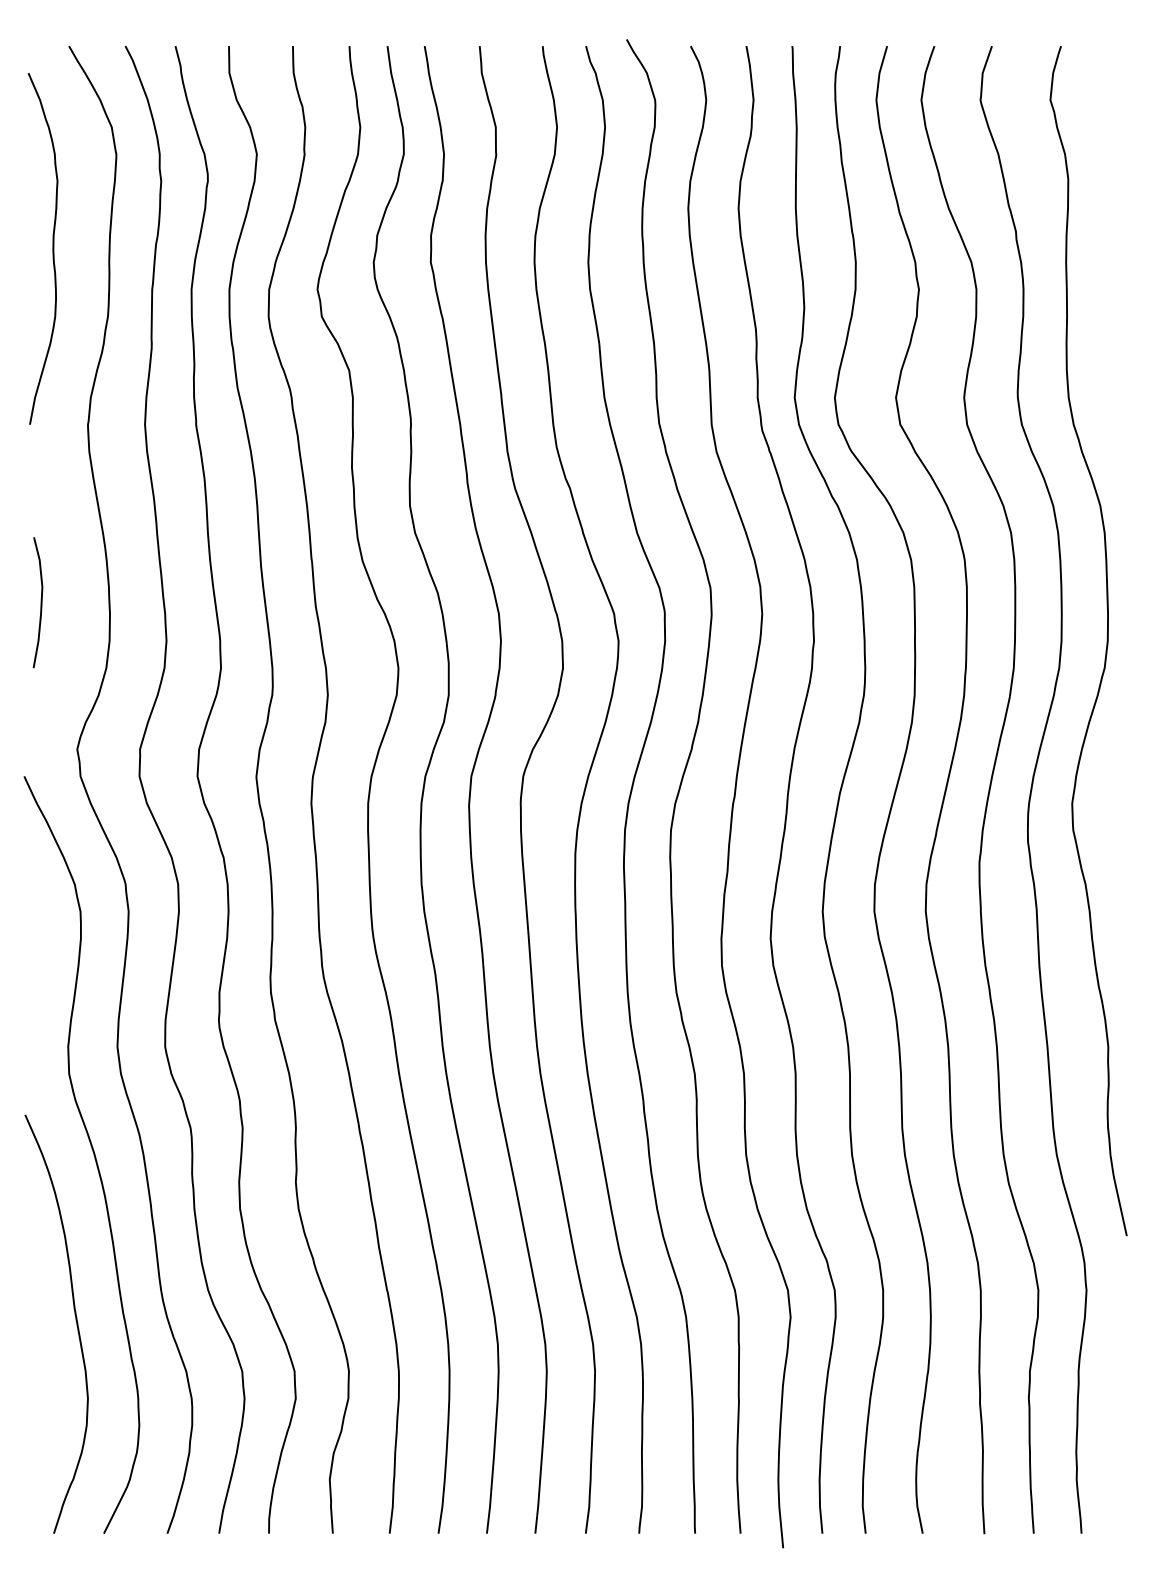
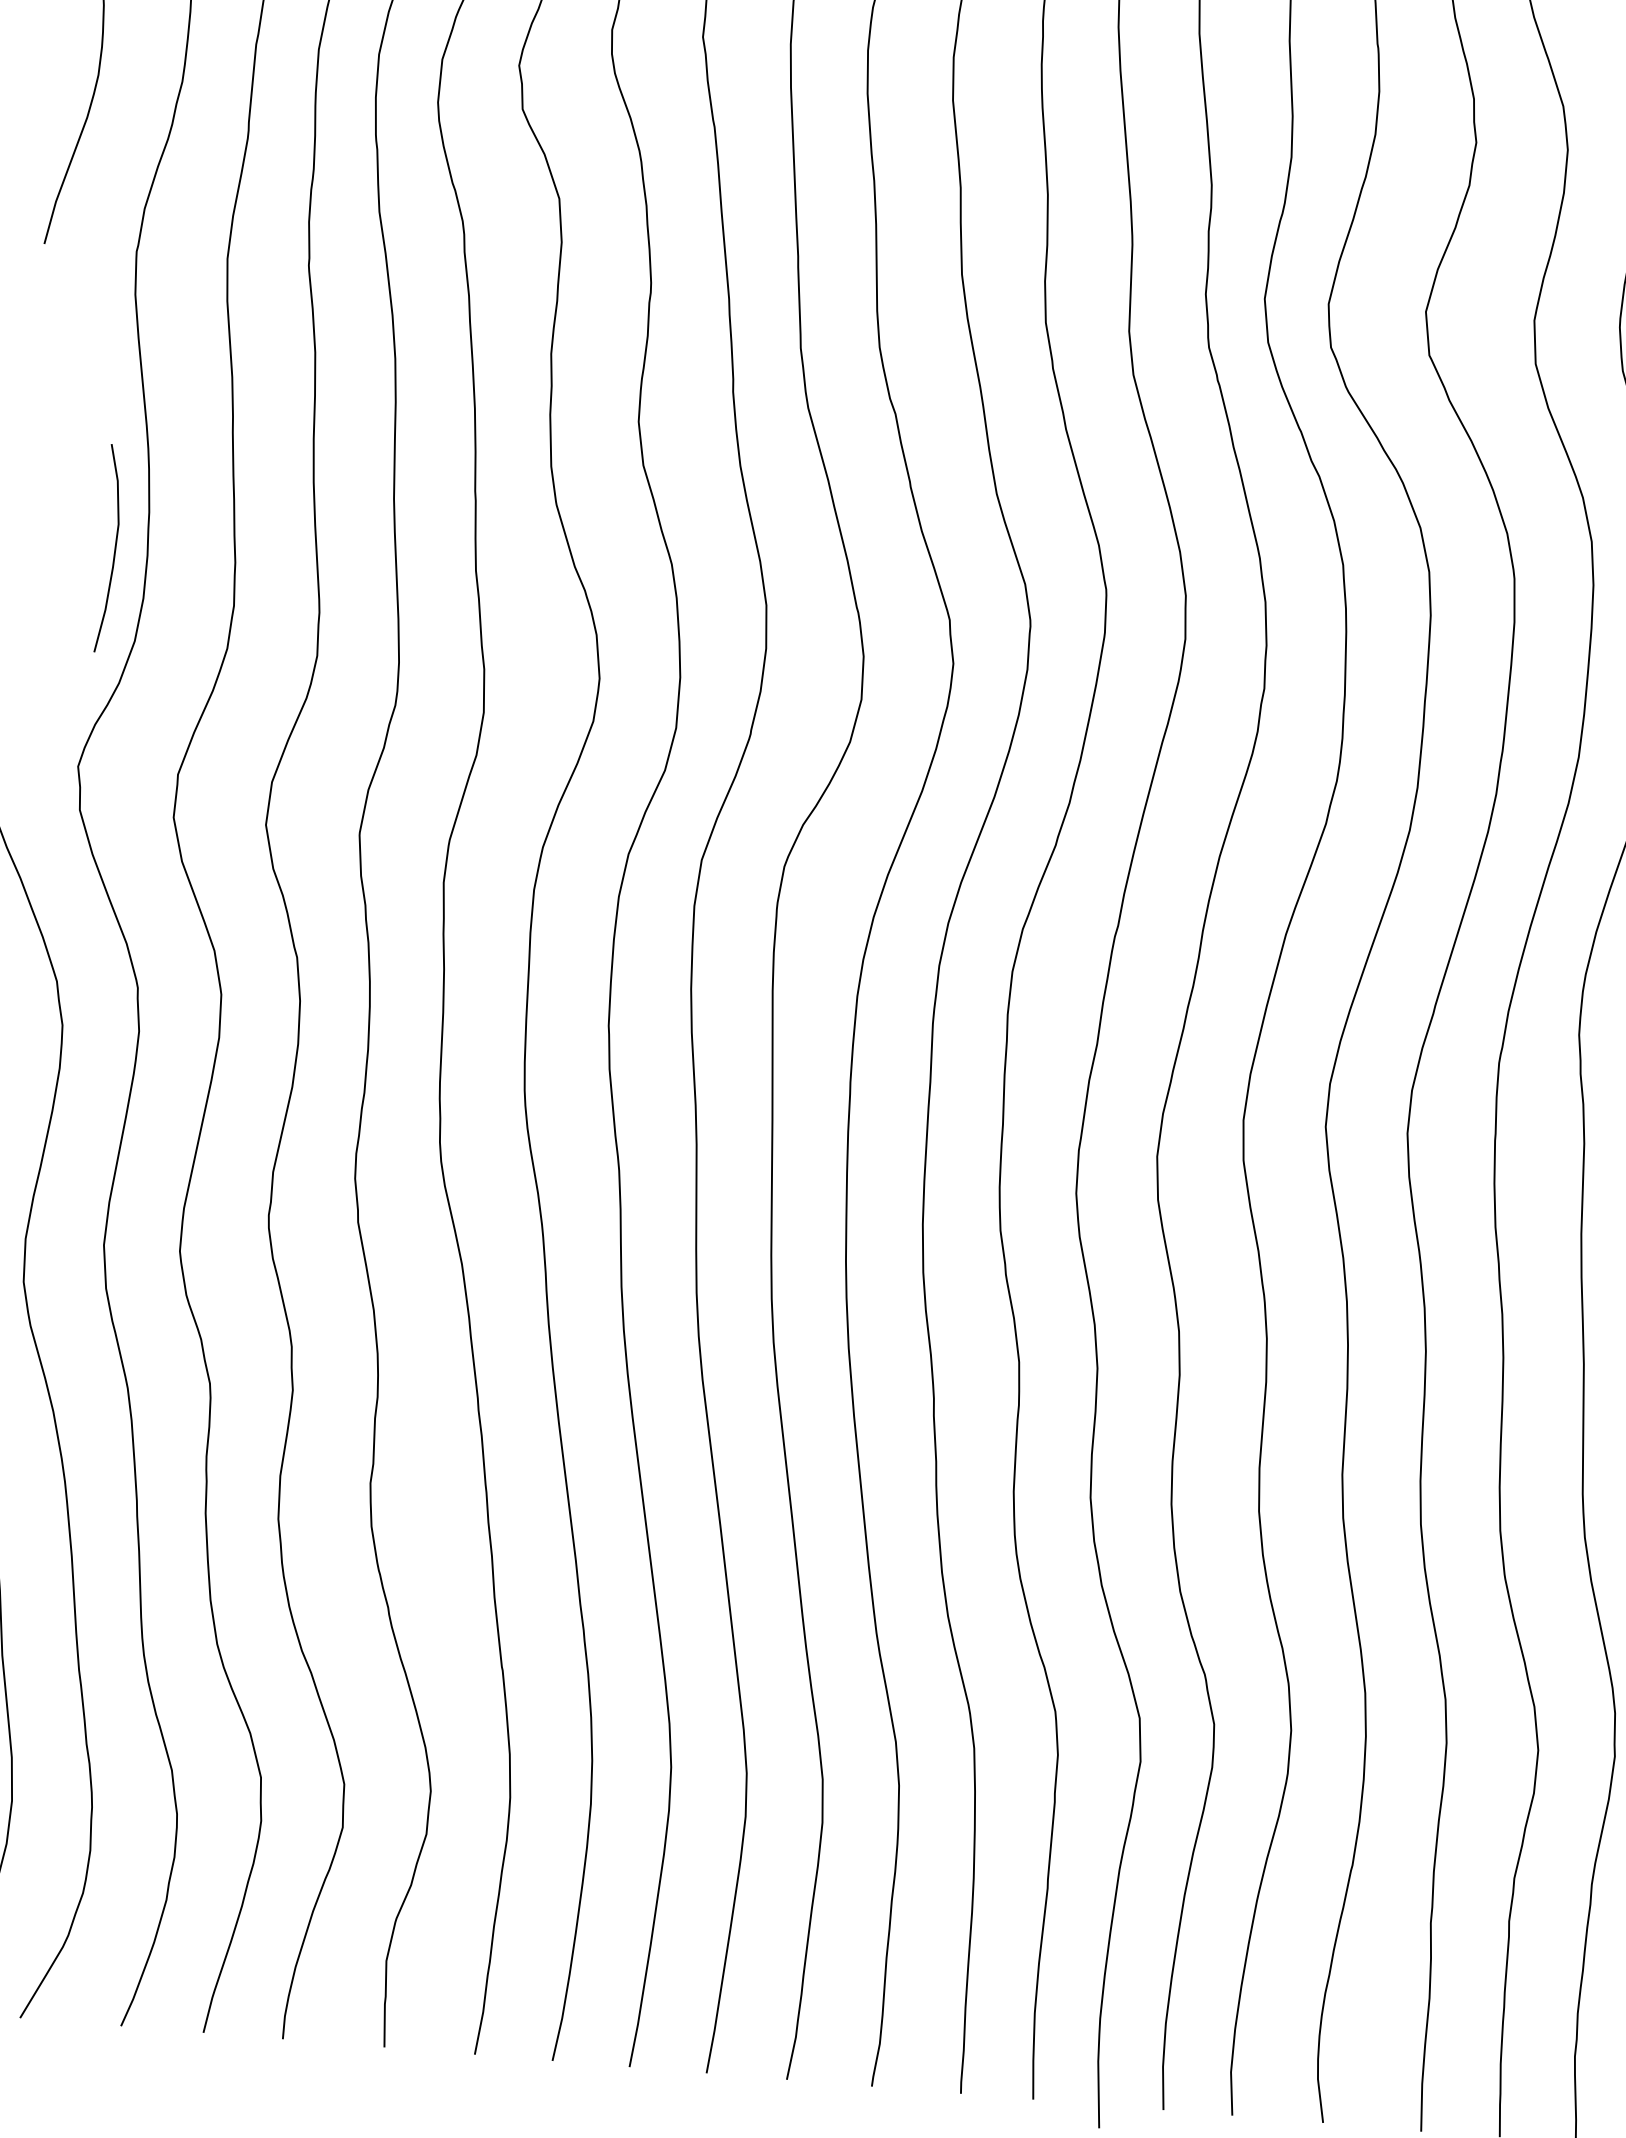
curve: (40, 602) -> (113, 548), moved

